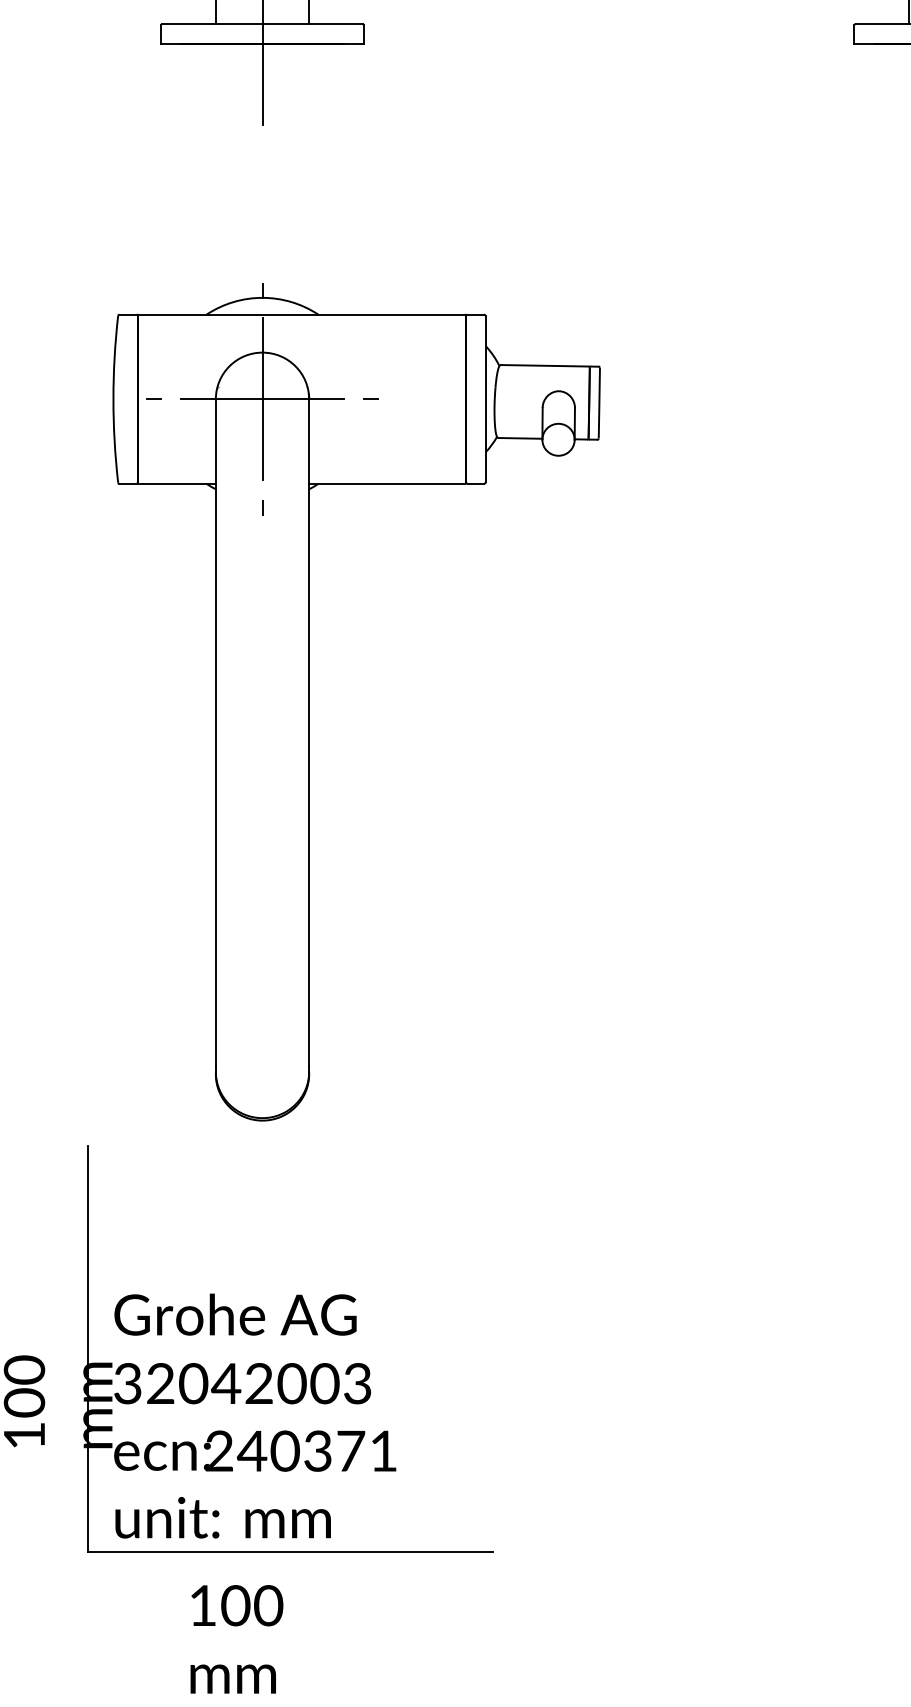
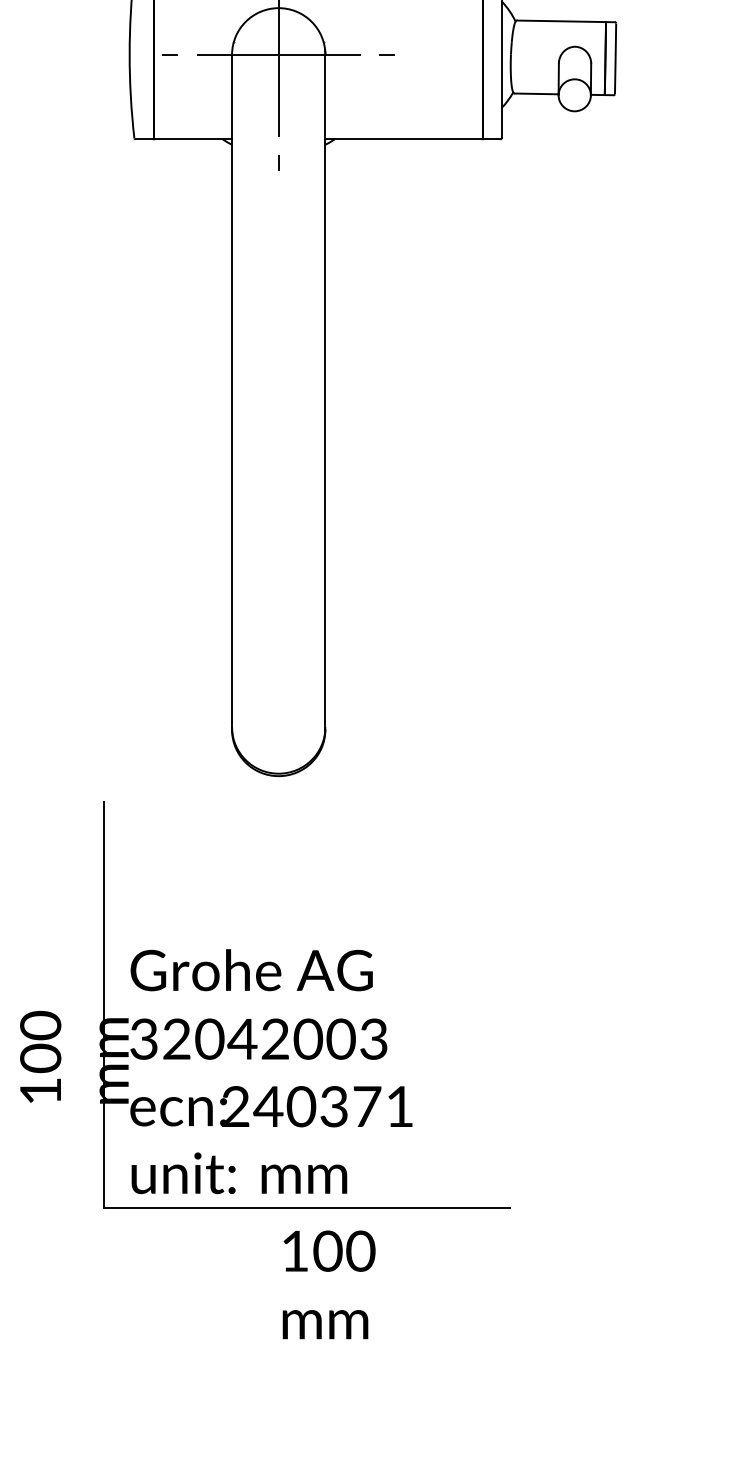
text: (236, 1639) -> (328, 1285), moved

